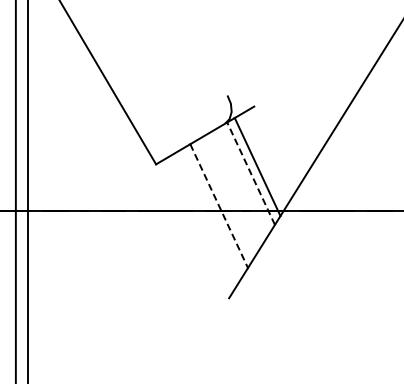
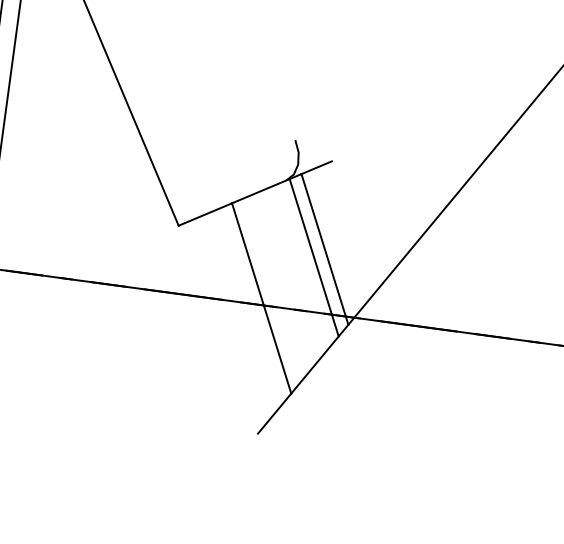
line: (250, 173) -> (313, 257), dashed -> solid
line: (219, 206) -> (262, 299), dashed -> solid

